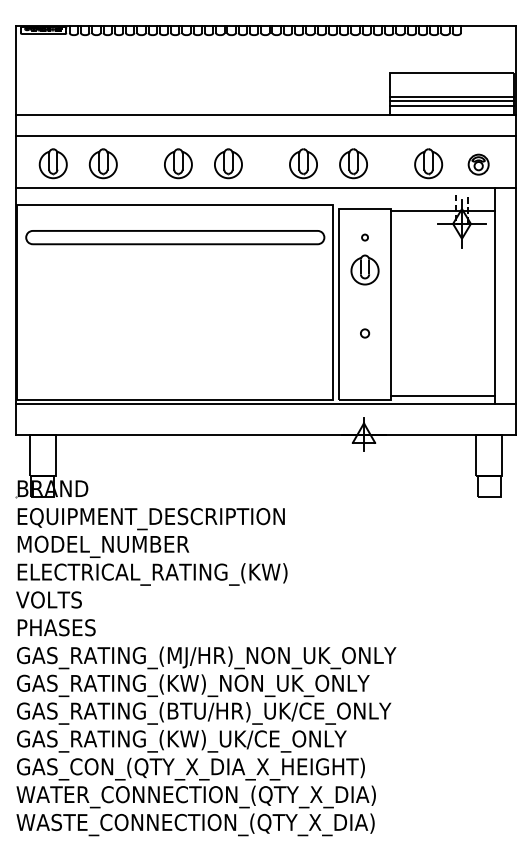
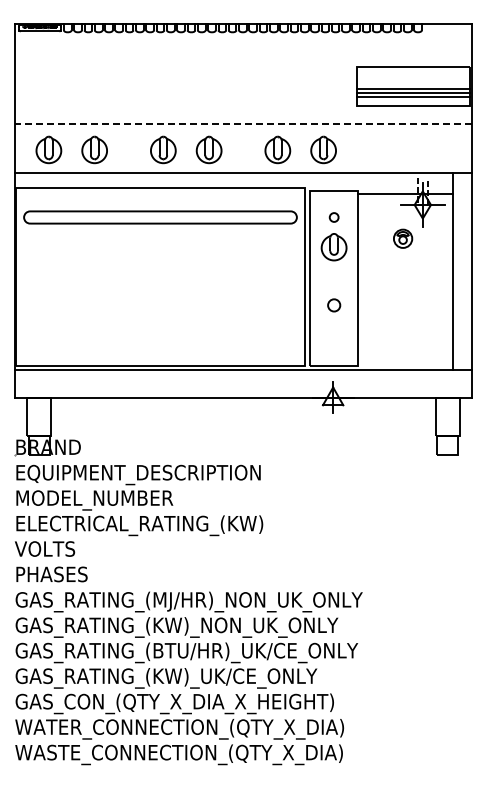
line: (266, 115) -> (243, 105), removed
line: (266, 135) -> (243, 124), solid -> dashed
part: (428, 163) -> (392, 149), removed
part: (479, 164) -> (403, 238), moved
circle: (364, 237) -> (333, 217), size x1.6
circle: (364, 332) -> (333, 304), size x1.6
line: (443, 396) -> (405, 362), removed

